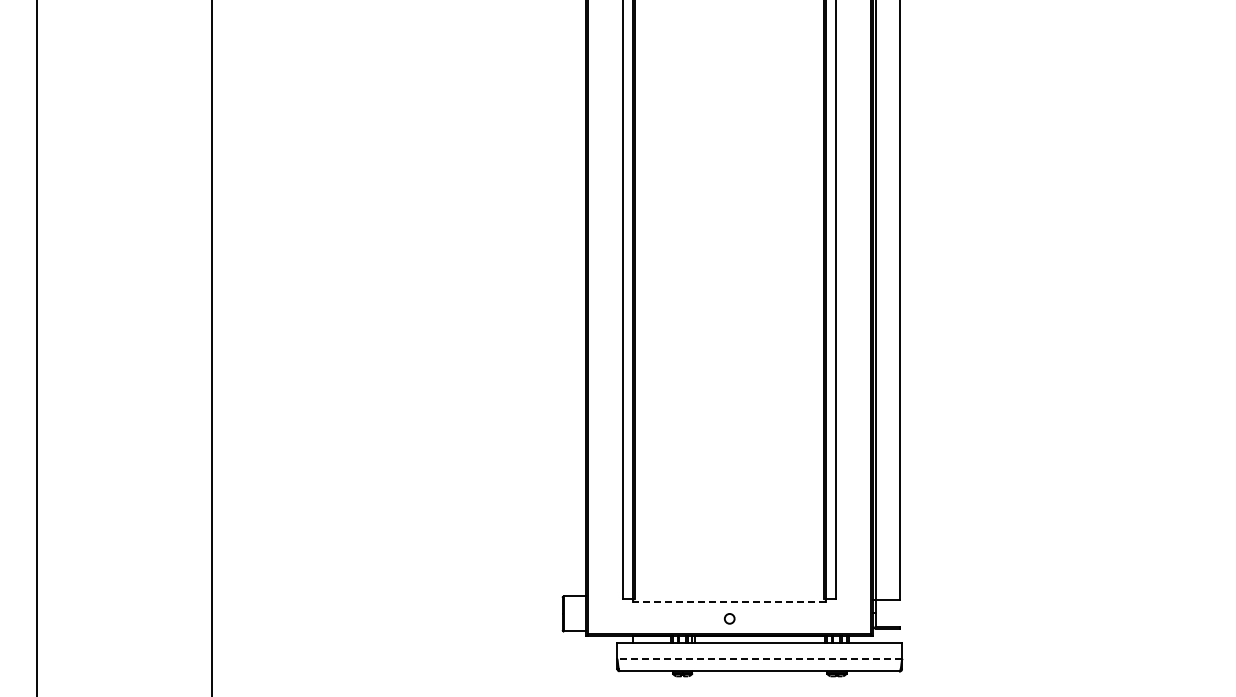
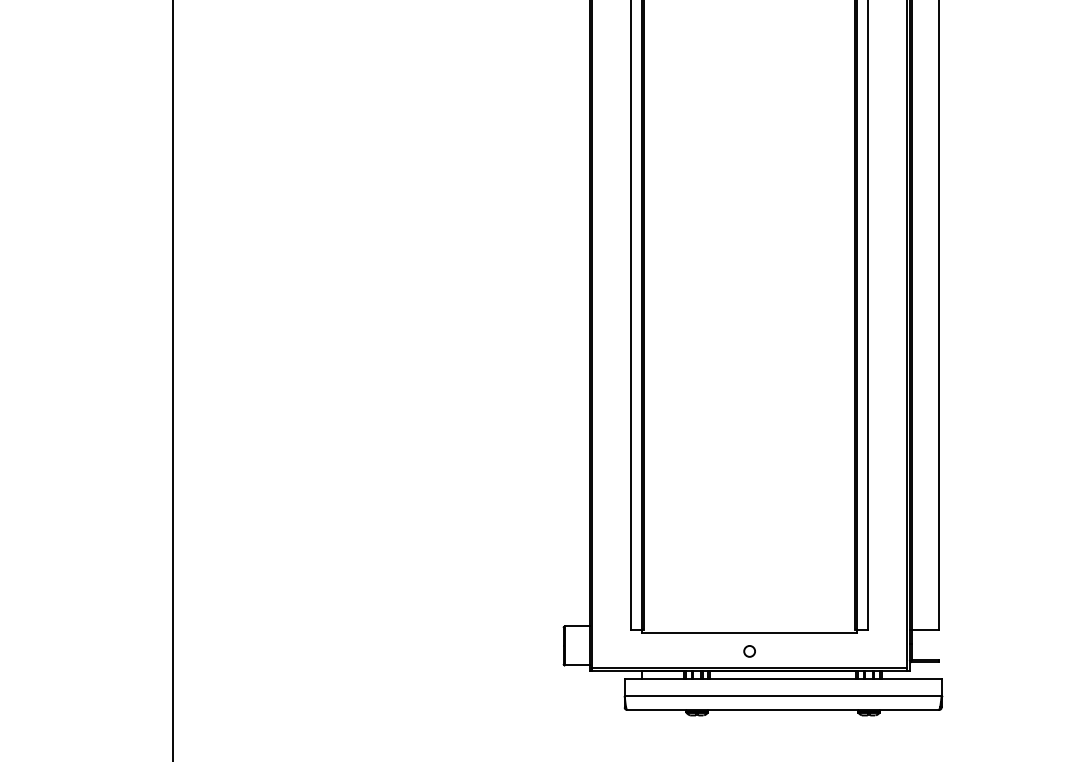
line: (729, 602) -> (749, 633), dashed -> solid
line: (759, 658) -> (782, 695), dashed -> solid

